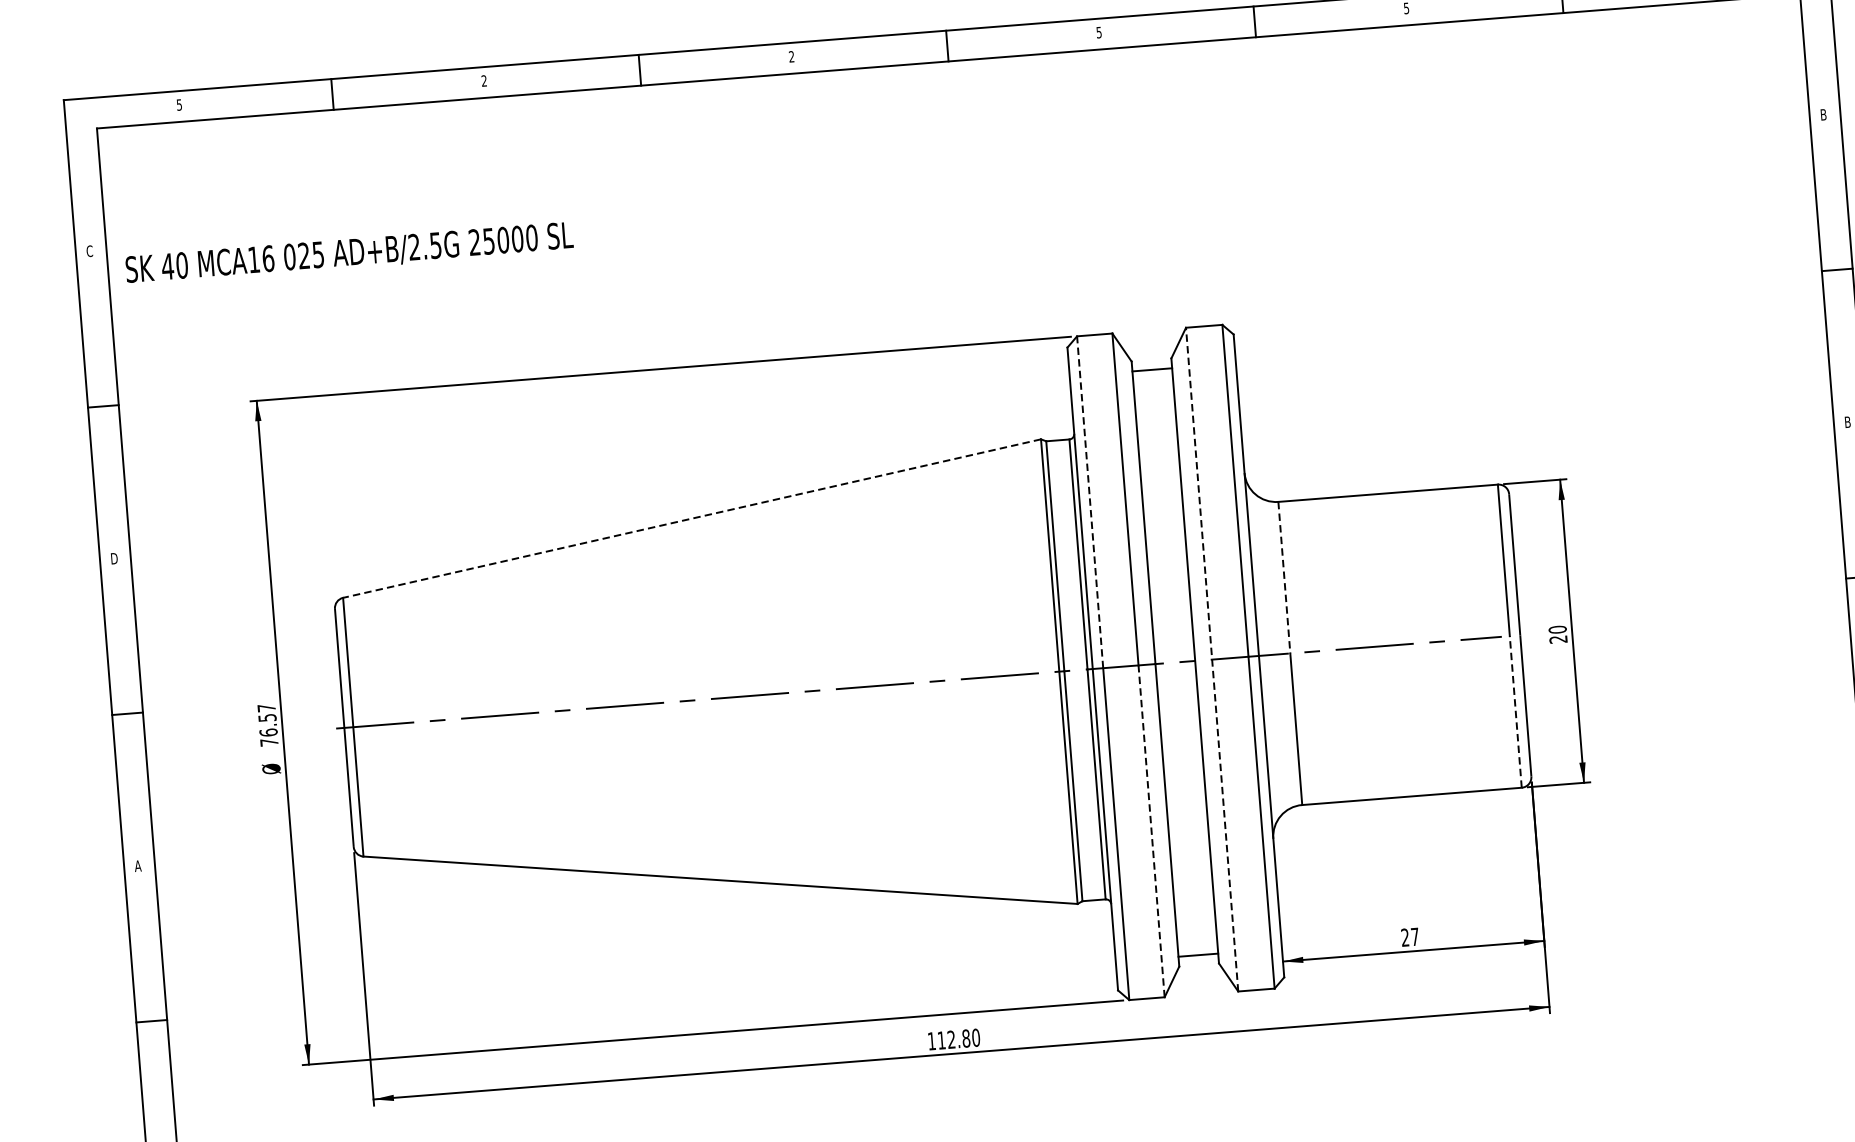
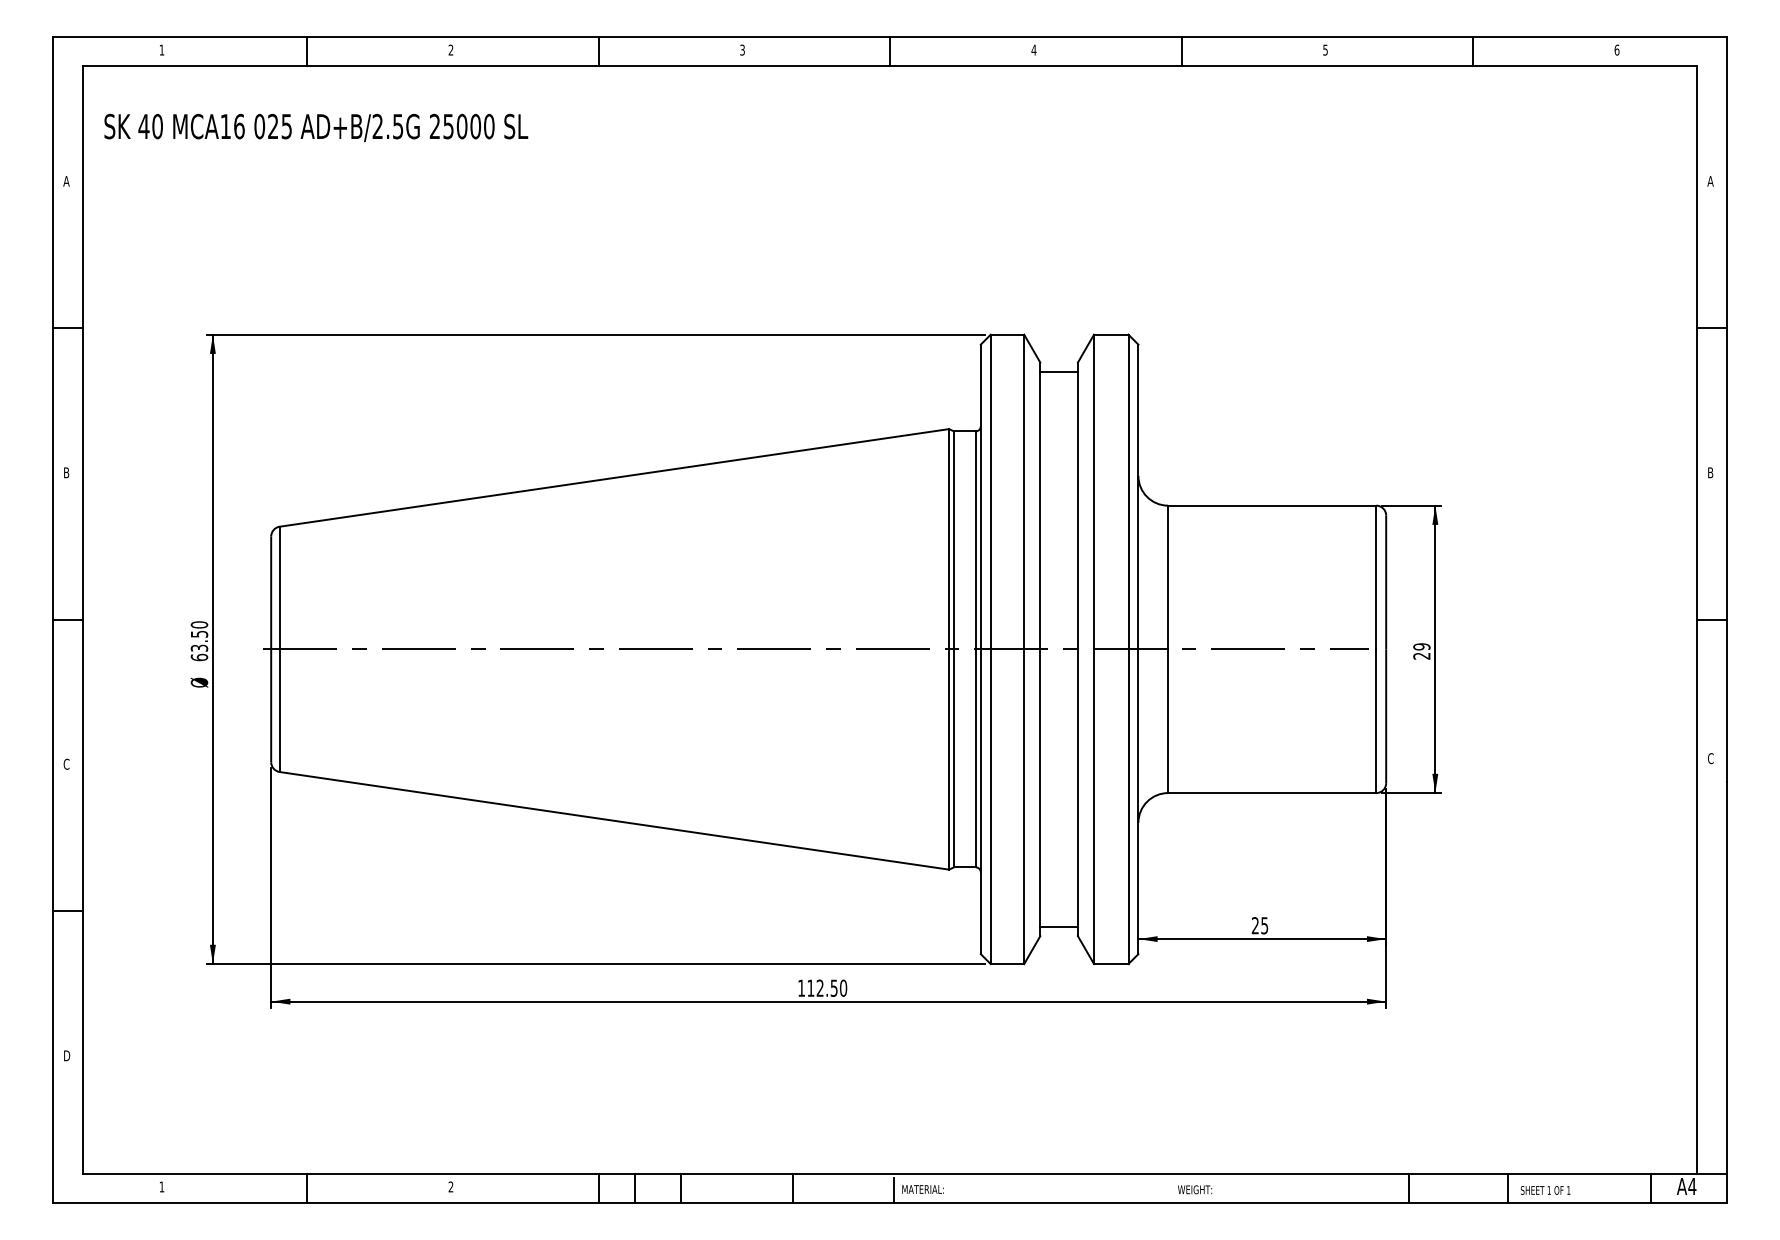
text: (1098, 31) -> (1033, 49), 5 -> 4
text: (791, 57) -> (742, 50), 2 -> 3
text: (178, 104) -> (161, 49), 5 -> 1
text: (1823, 115) -> (1710, 181), B -> A
text: (89, 250) -> (66, 180), C -> A
text: (349, 253) -> (316, 127), moved
line: (1089, 501) -> (990, 491), dashed -> solid
line: (691, 518) -> (613, 477), dashed -> solid
text: (114, 558) -> (67, 472), D -> B
line: (1284, 577) -> (1168, 577), dashed -> solid
text: (1557, 629) -> (1421, 646), 20 -> 29
line: (1212, 659) -> (1094, 649), dashed -> solid
line: (1516, 712) -> (1376, 721), dashed -> solid
text: (268, 725) -> (199, 641), 76.57 -> 63.50
line: (1151, 831) -> (1024, 806), dashed -> solid
text: (137, 865) -> (66, 763), A -> C
text: (1414, 936) -> (1264, 925), 27 -> 25
text: (965, 1037) -> (833, 987), 112.80 -> 112.50

